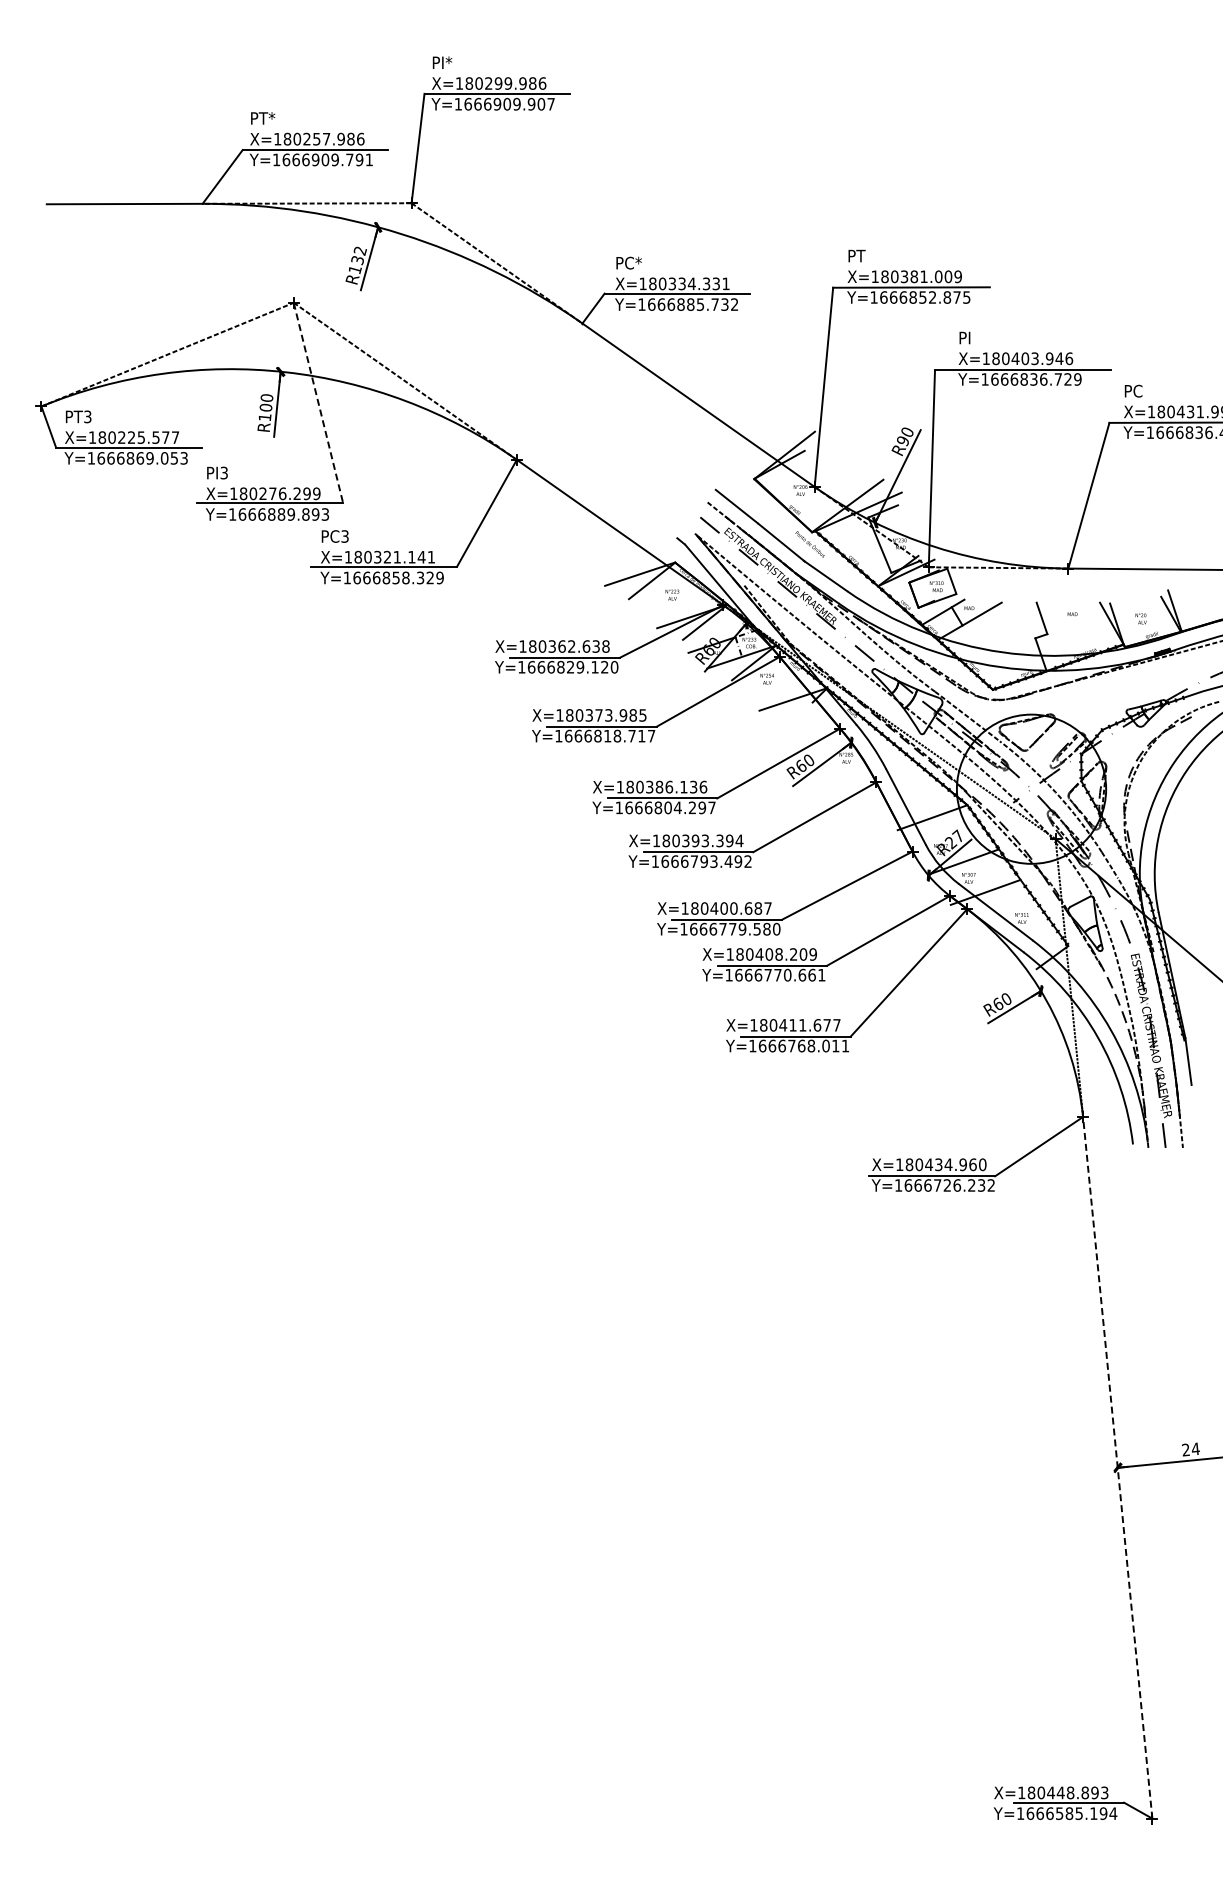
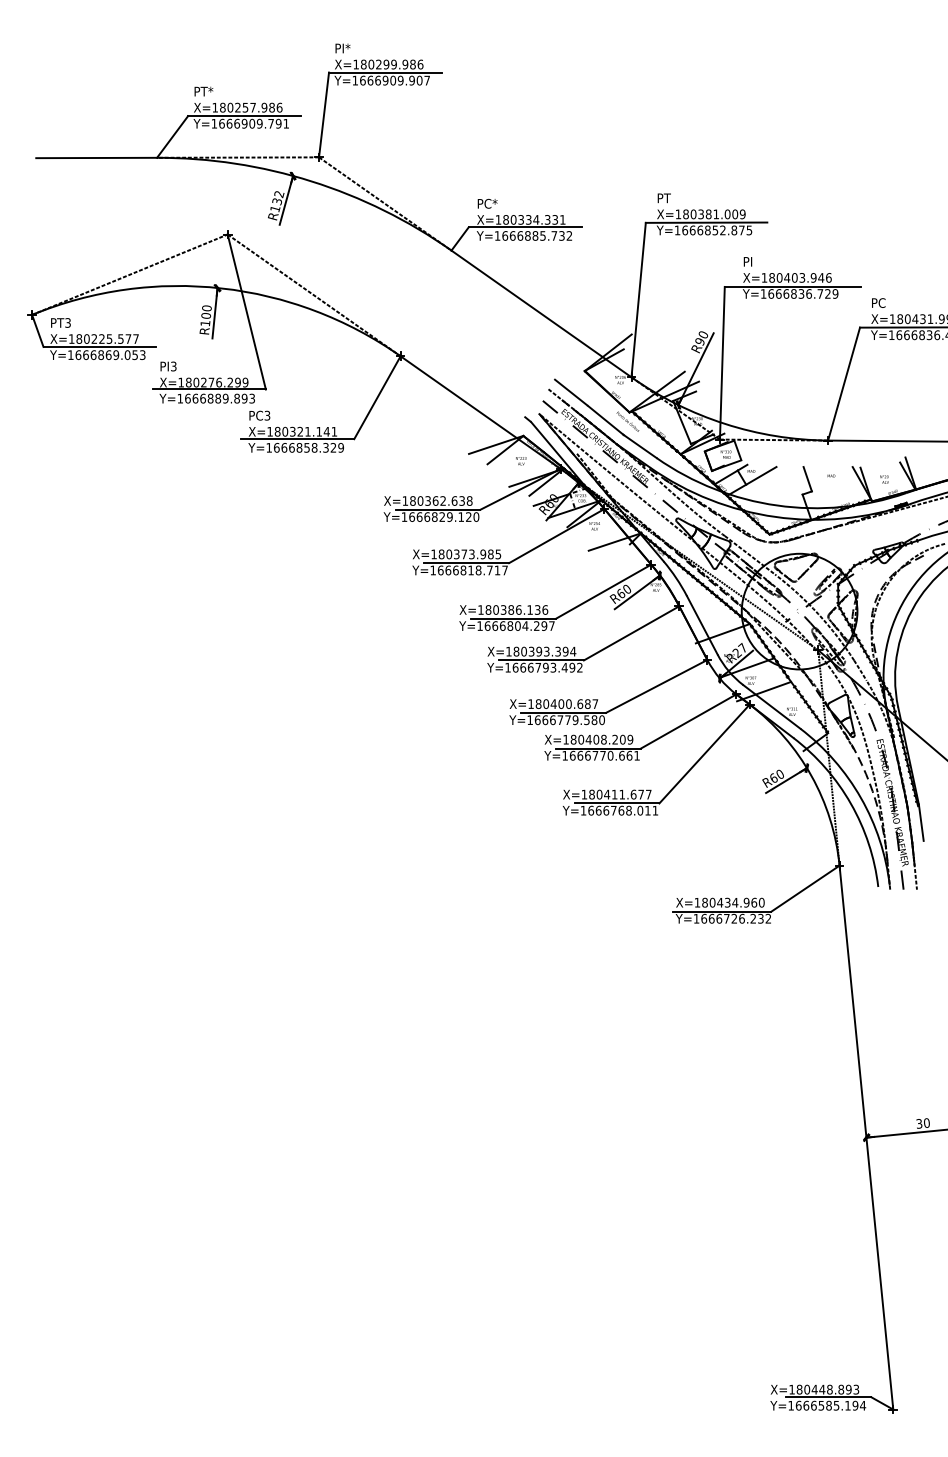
line: (318, 402) -> (246, 311), dashed -> solid
text: (1190, 1449) -> (922, 1123), 24 -> 30
line: (1117, 1467) -> (866, 1137), dashed -> solid

